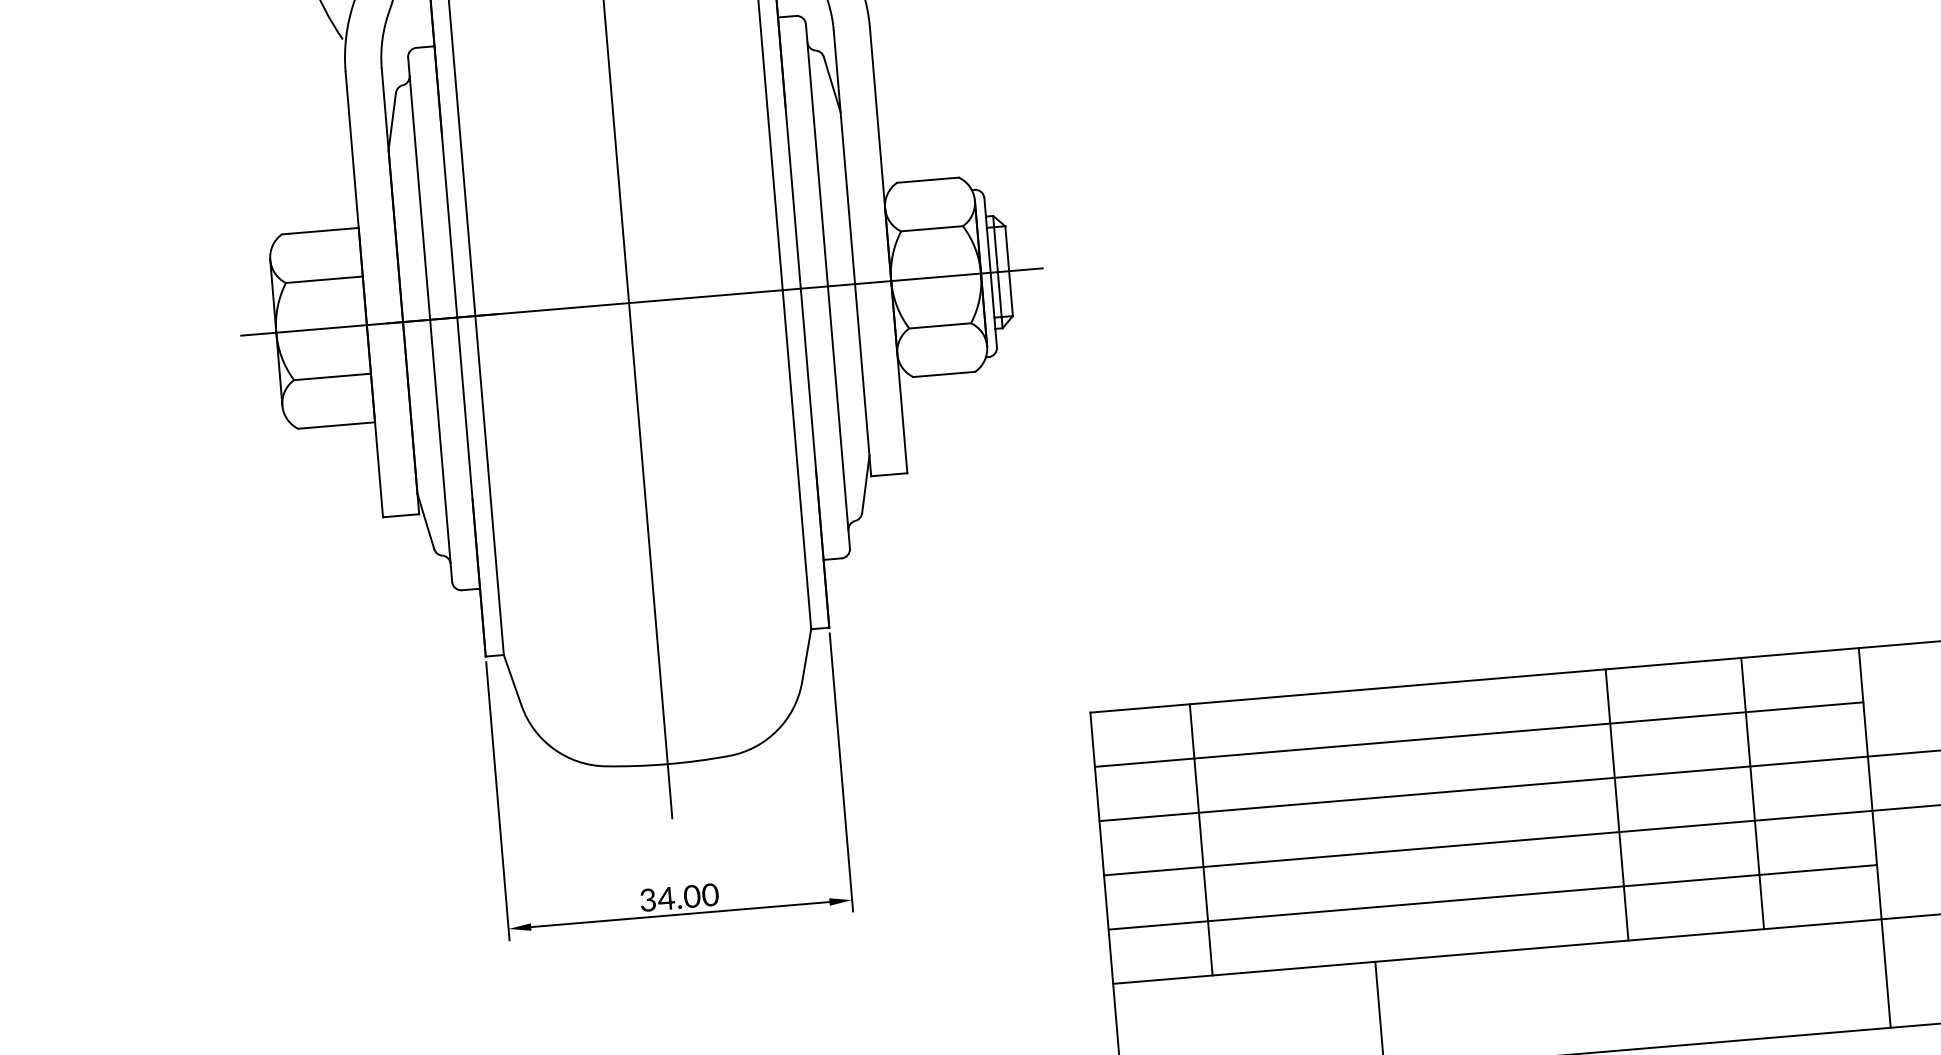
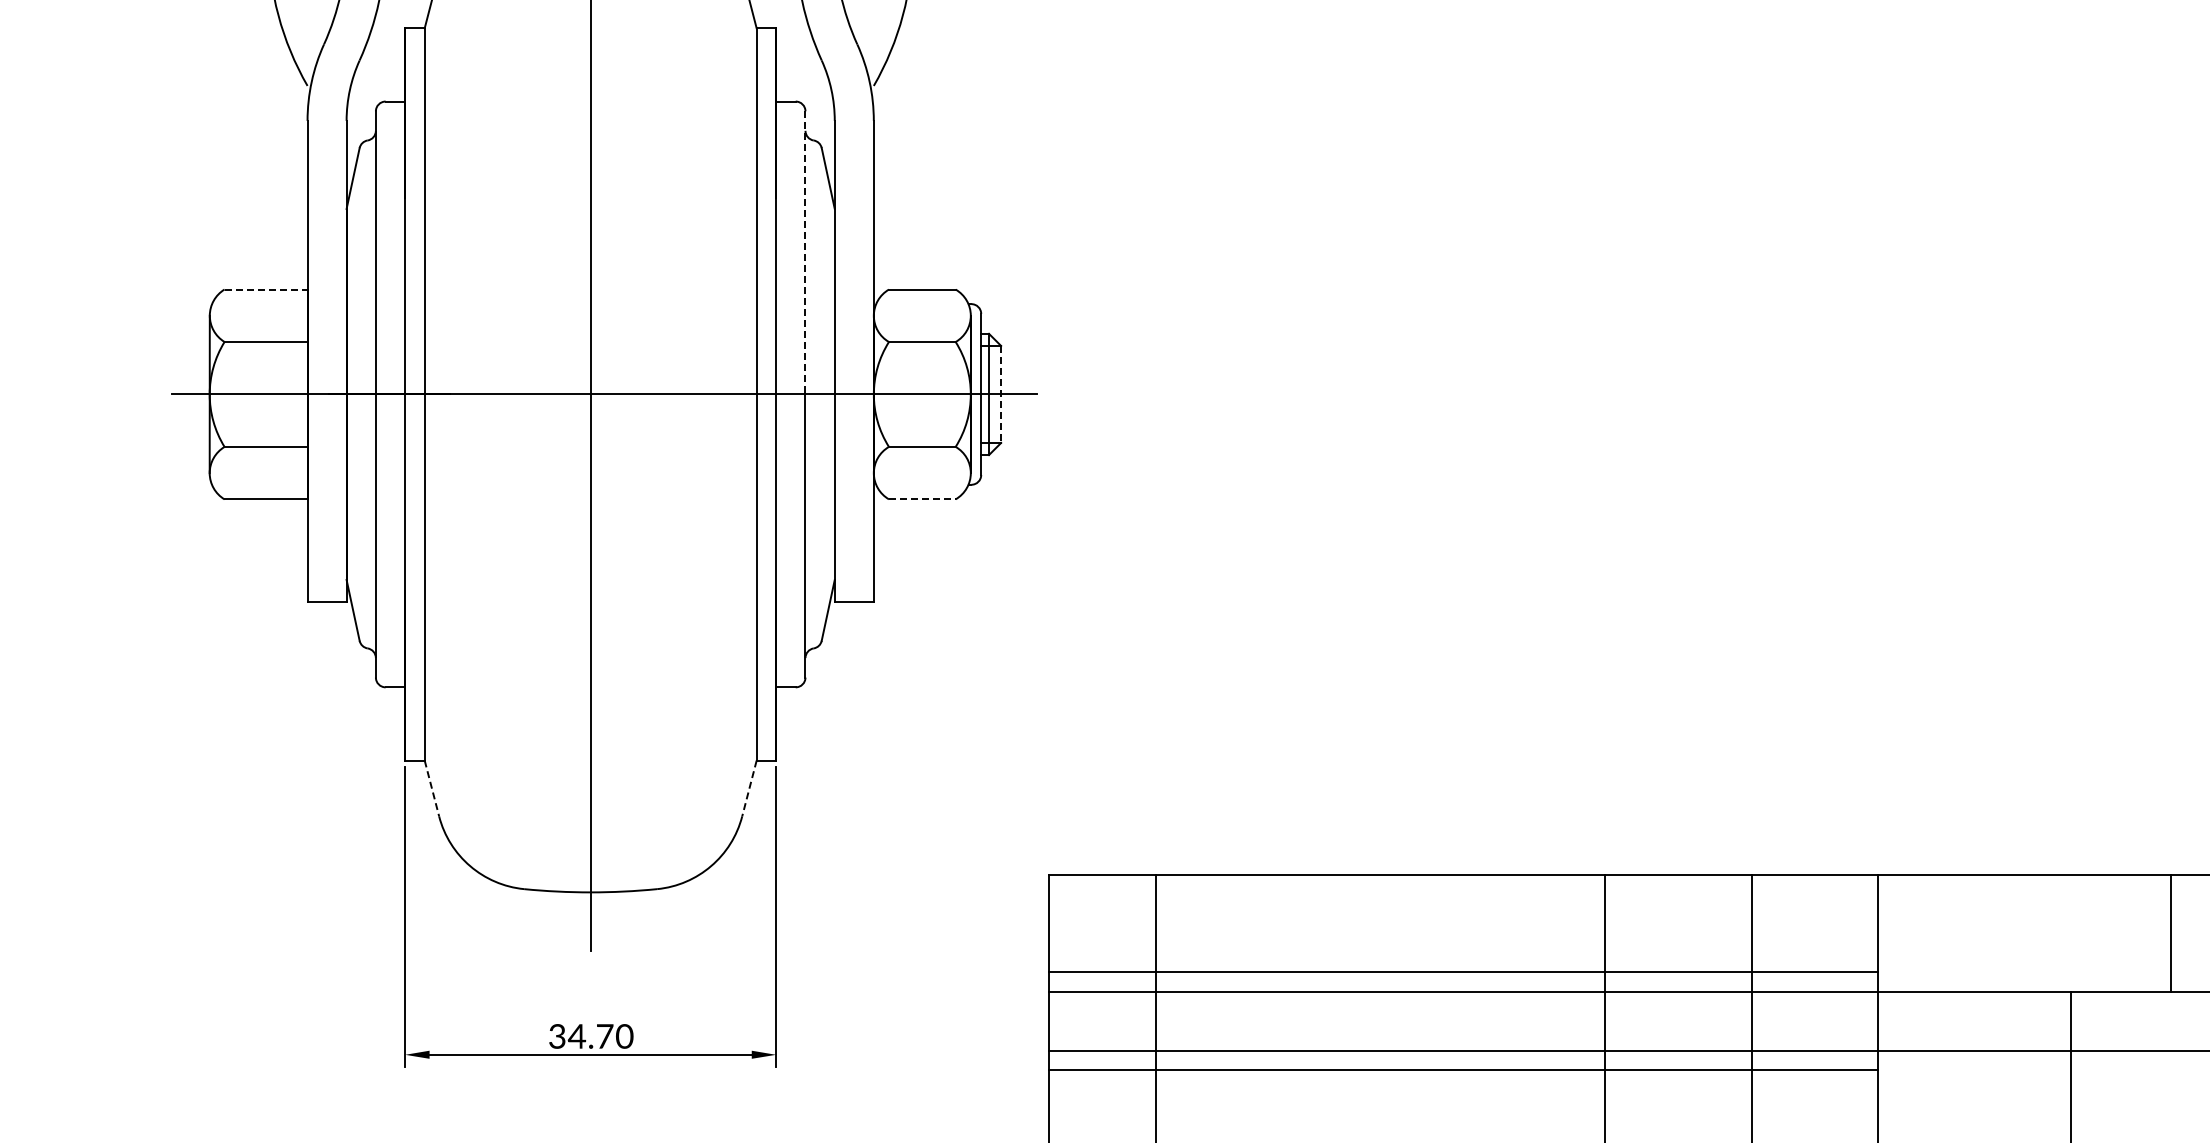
line: (816, 154) -> (805, 252), solid -> dashed
line: (320, 231) -> (266, 289), solid -> dashed
line: (1009, 271) -> (1001, 394), solid -> dashed
line: (944, 374) -> (922, 499), solid -> dashed
line: (806, 655) -> (749, 788), solid -> dashed
line: (512, 680) -> (431, 788), solid -> dashed
line: (1479, 734) -> (1463, 971), moved
text: (691, 896) -> (604, 1036), 34.00 -> 34.70
line: (1492, 897) -> (1463, 1069), moved

